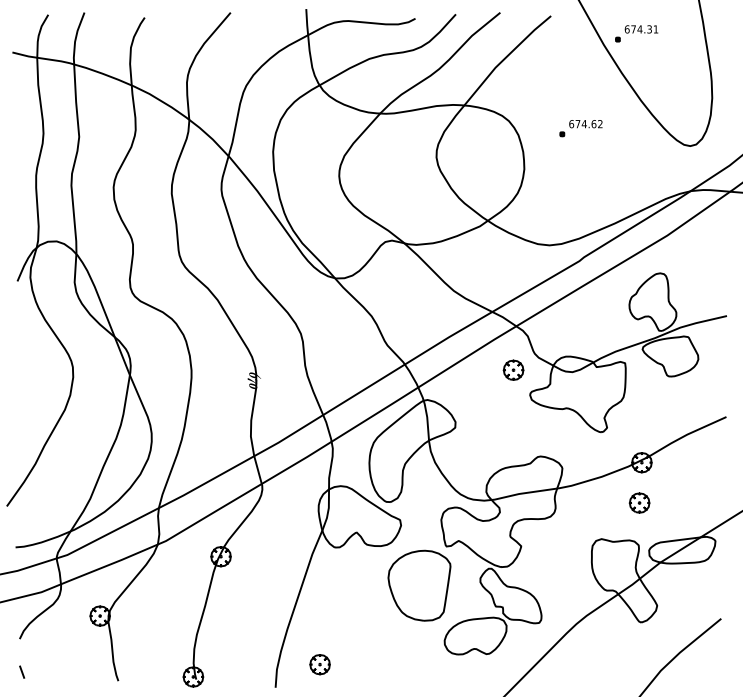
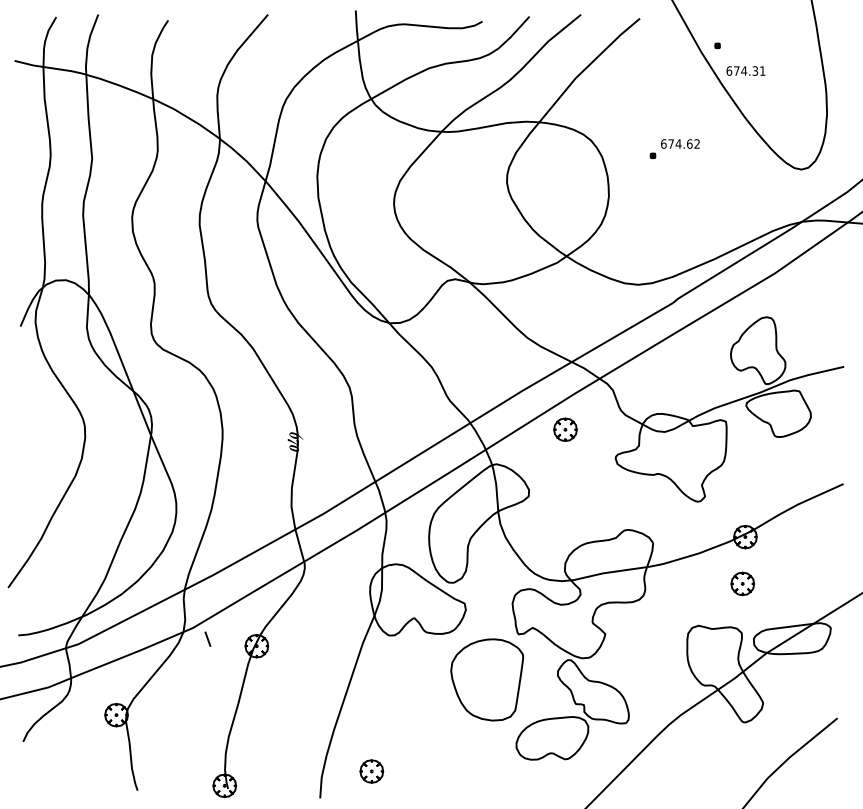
text: (641, 28) -> (745, 70), moved
part: (513, 370) -> (565, 429), moved
line: (21, 671) -> (207, 638), moved

